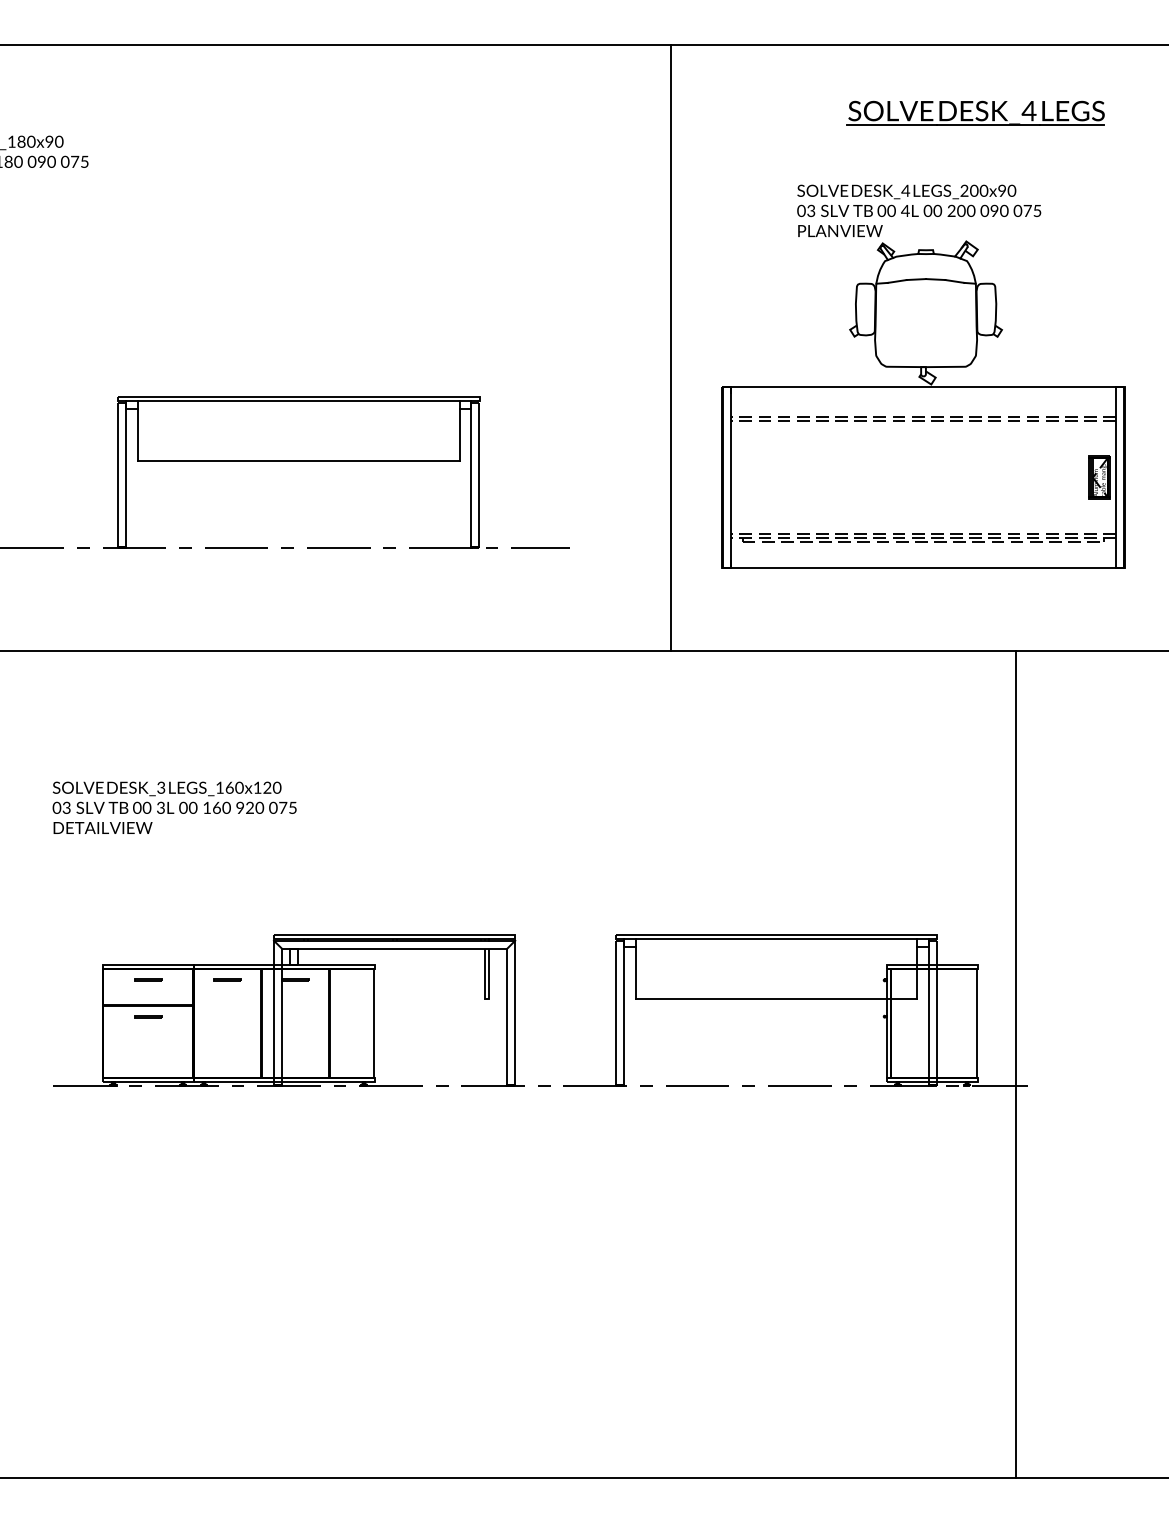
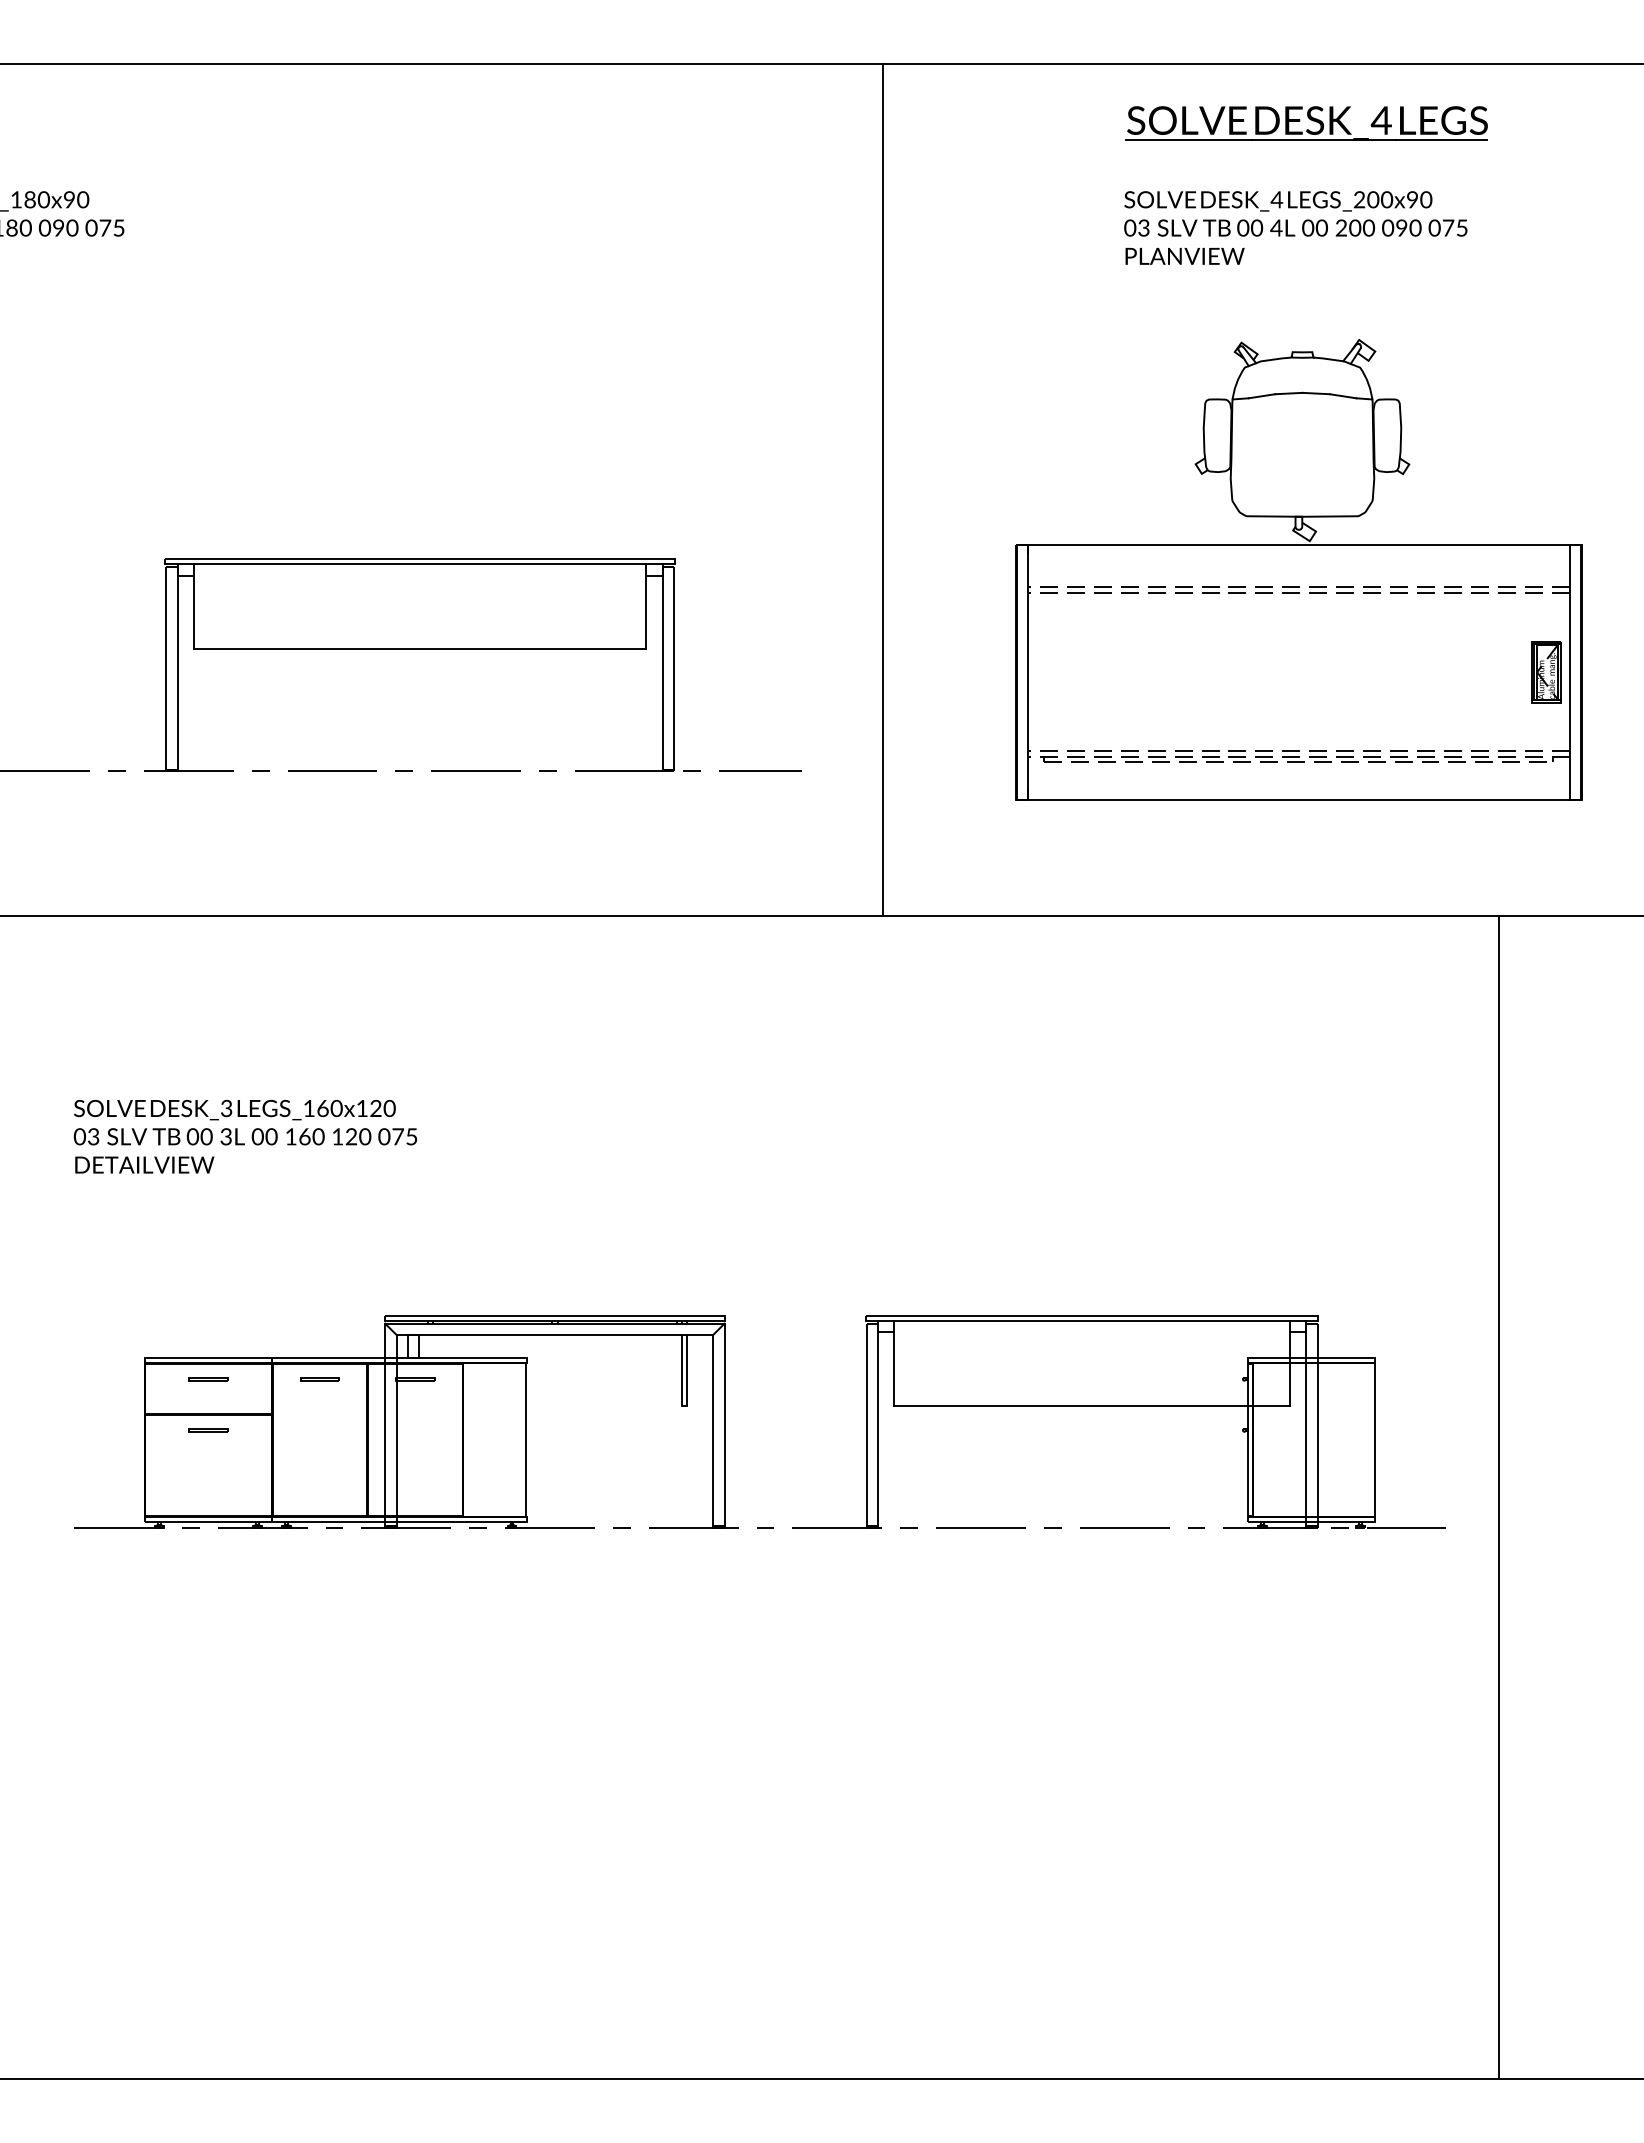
part: (975, 113) -> (1306, 123), moved
text: (918, 210) -> (1295, 227), moved
line: (670, 347) -> (883, 489), moved
text: (240, 807) -> (337, 1136), 920 -> 120
line: (1016, 1063) -> (1498, 1496), moved

